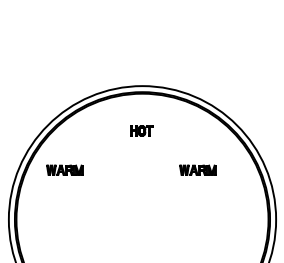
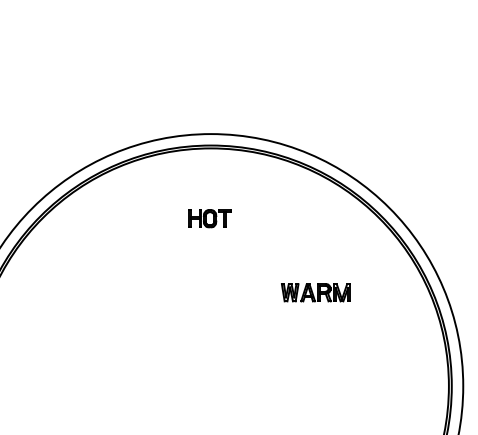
part: (64, 169) -> (63, 291), removed

